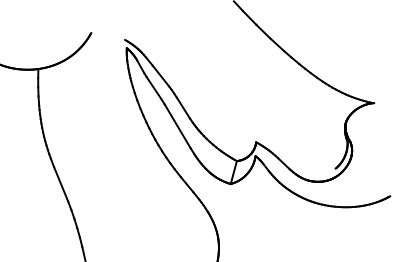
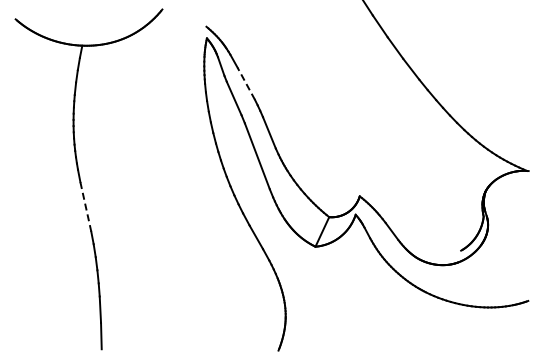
line: (160, 75) -> (246, 83), solid -> dashed
line: (60, 184) -> (85, 207), solid -> dashed

